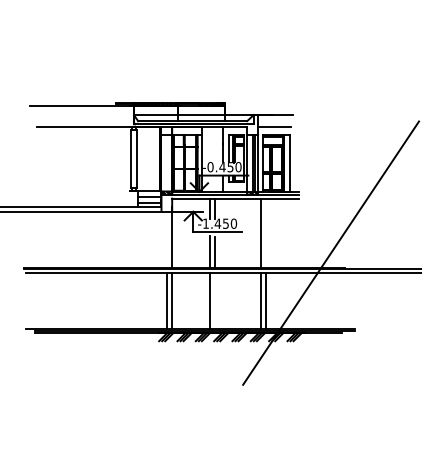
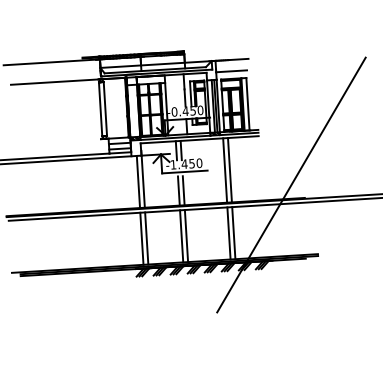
line: (266, 232) -> (230, 169), added
line: (167, 239) -> (138, 181), added
line: (215, 300) -> (186, 235), added

